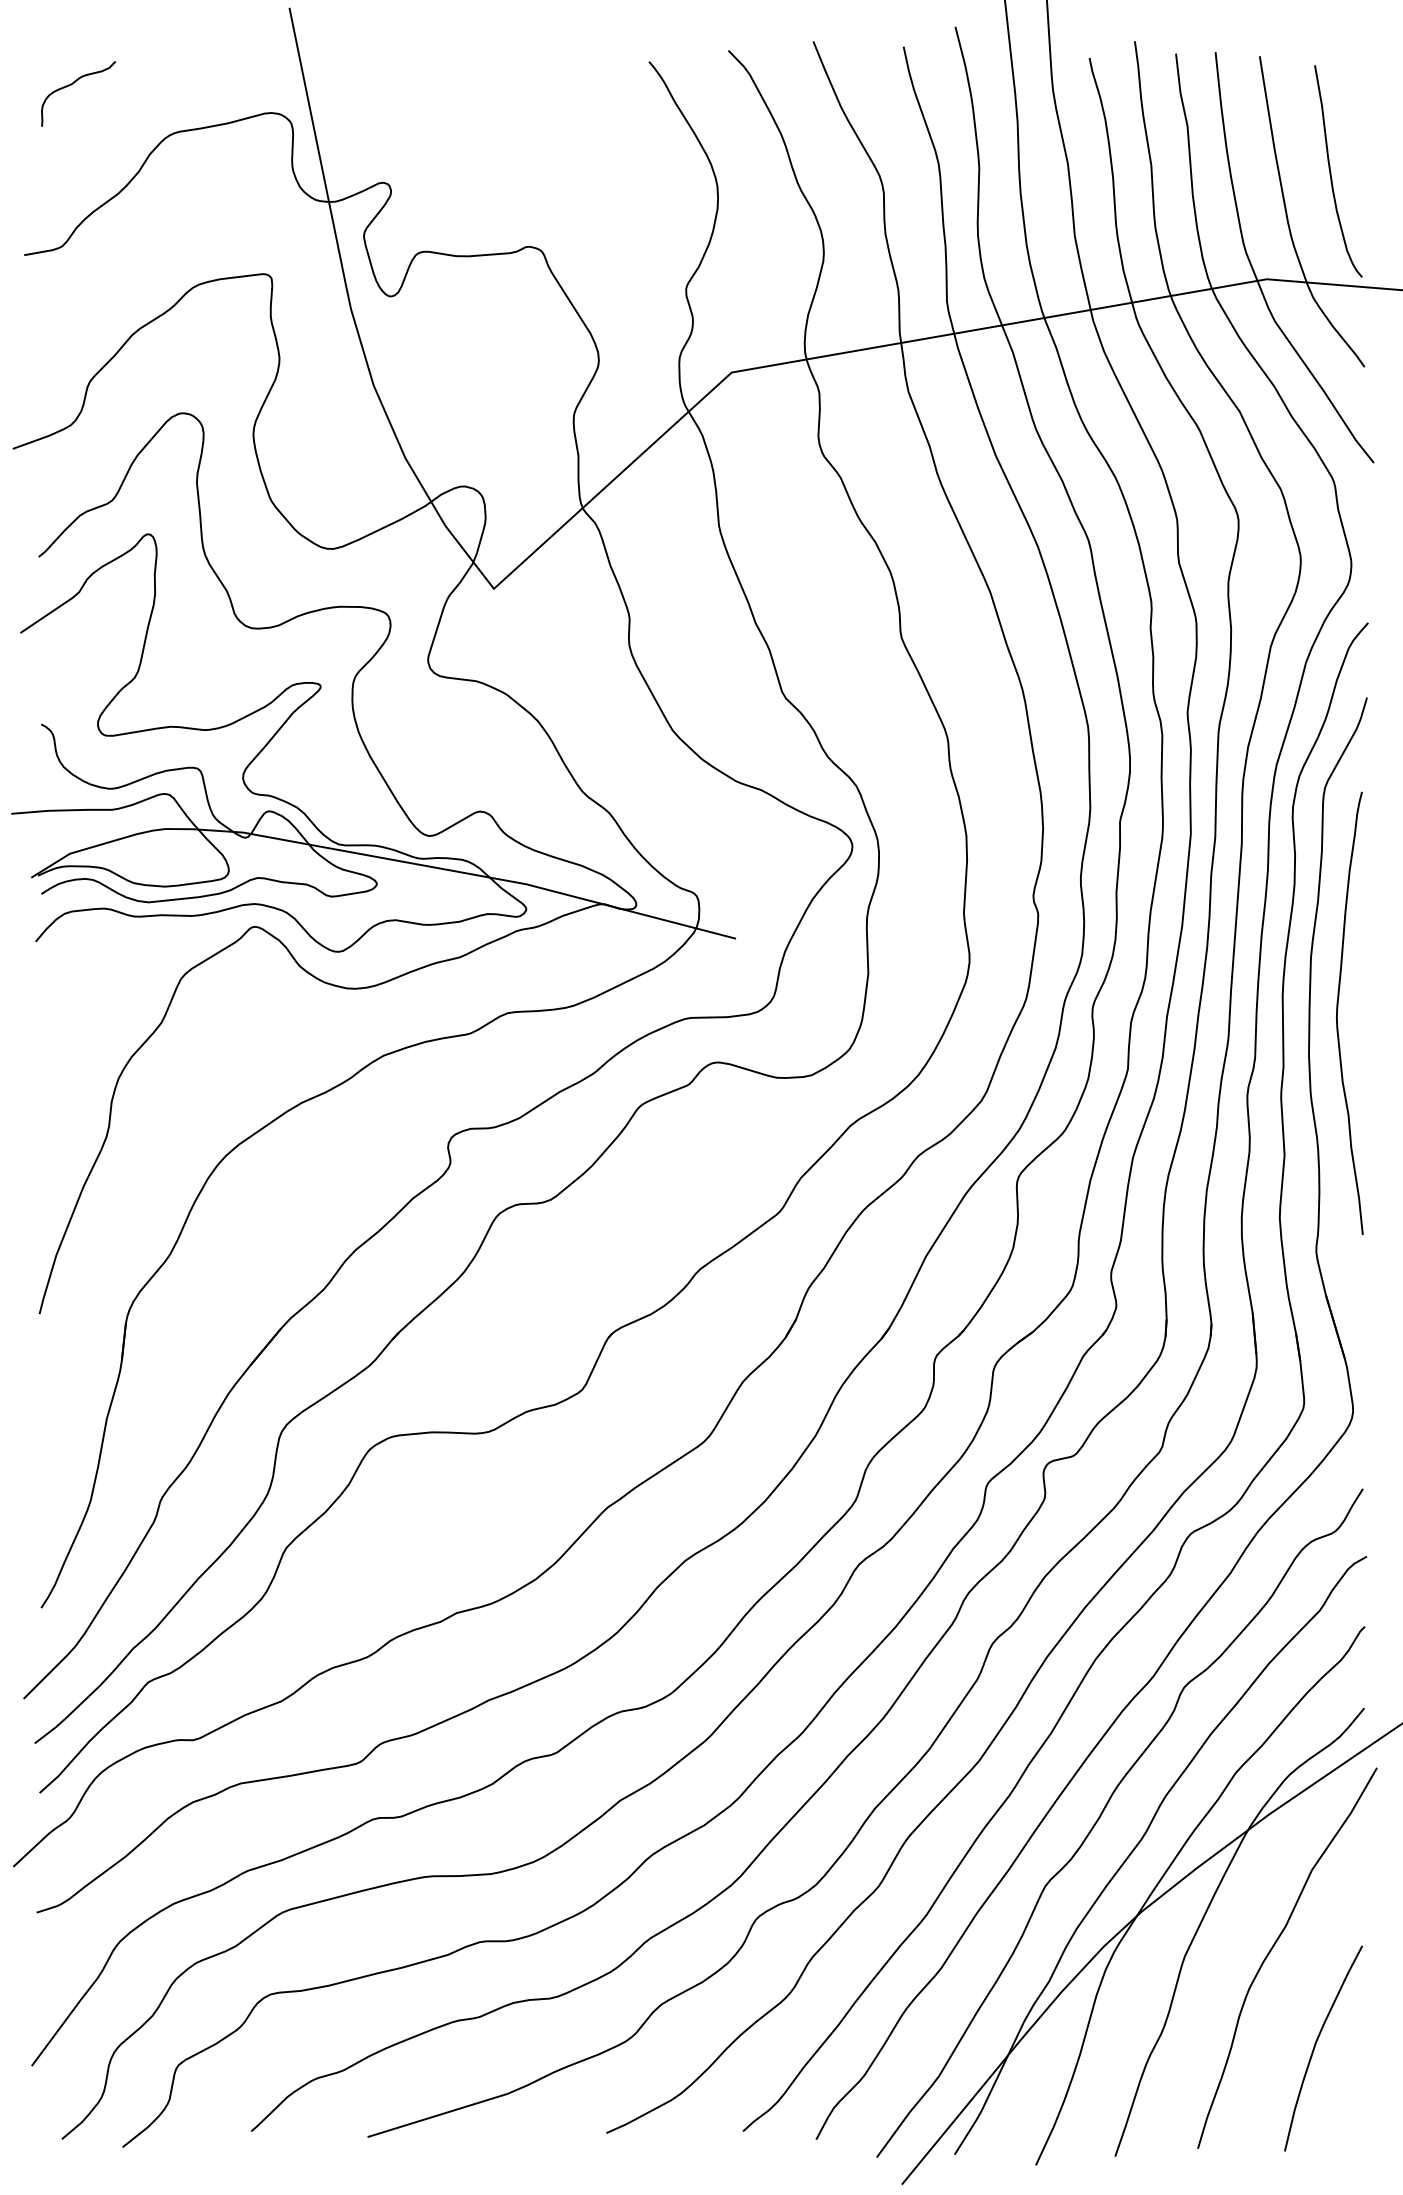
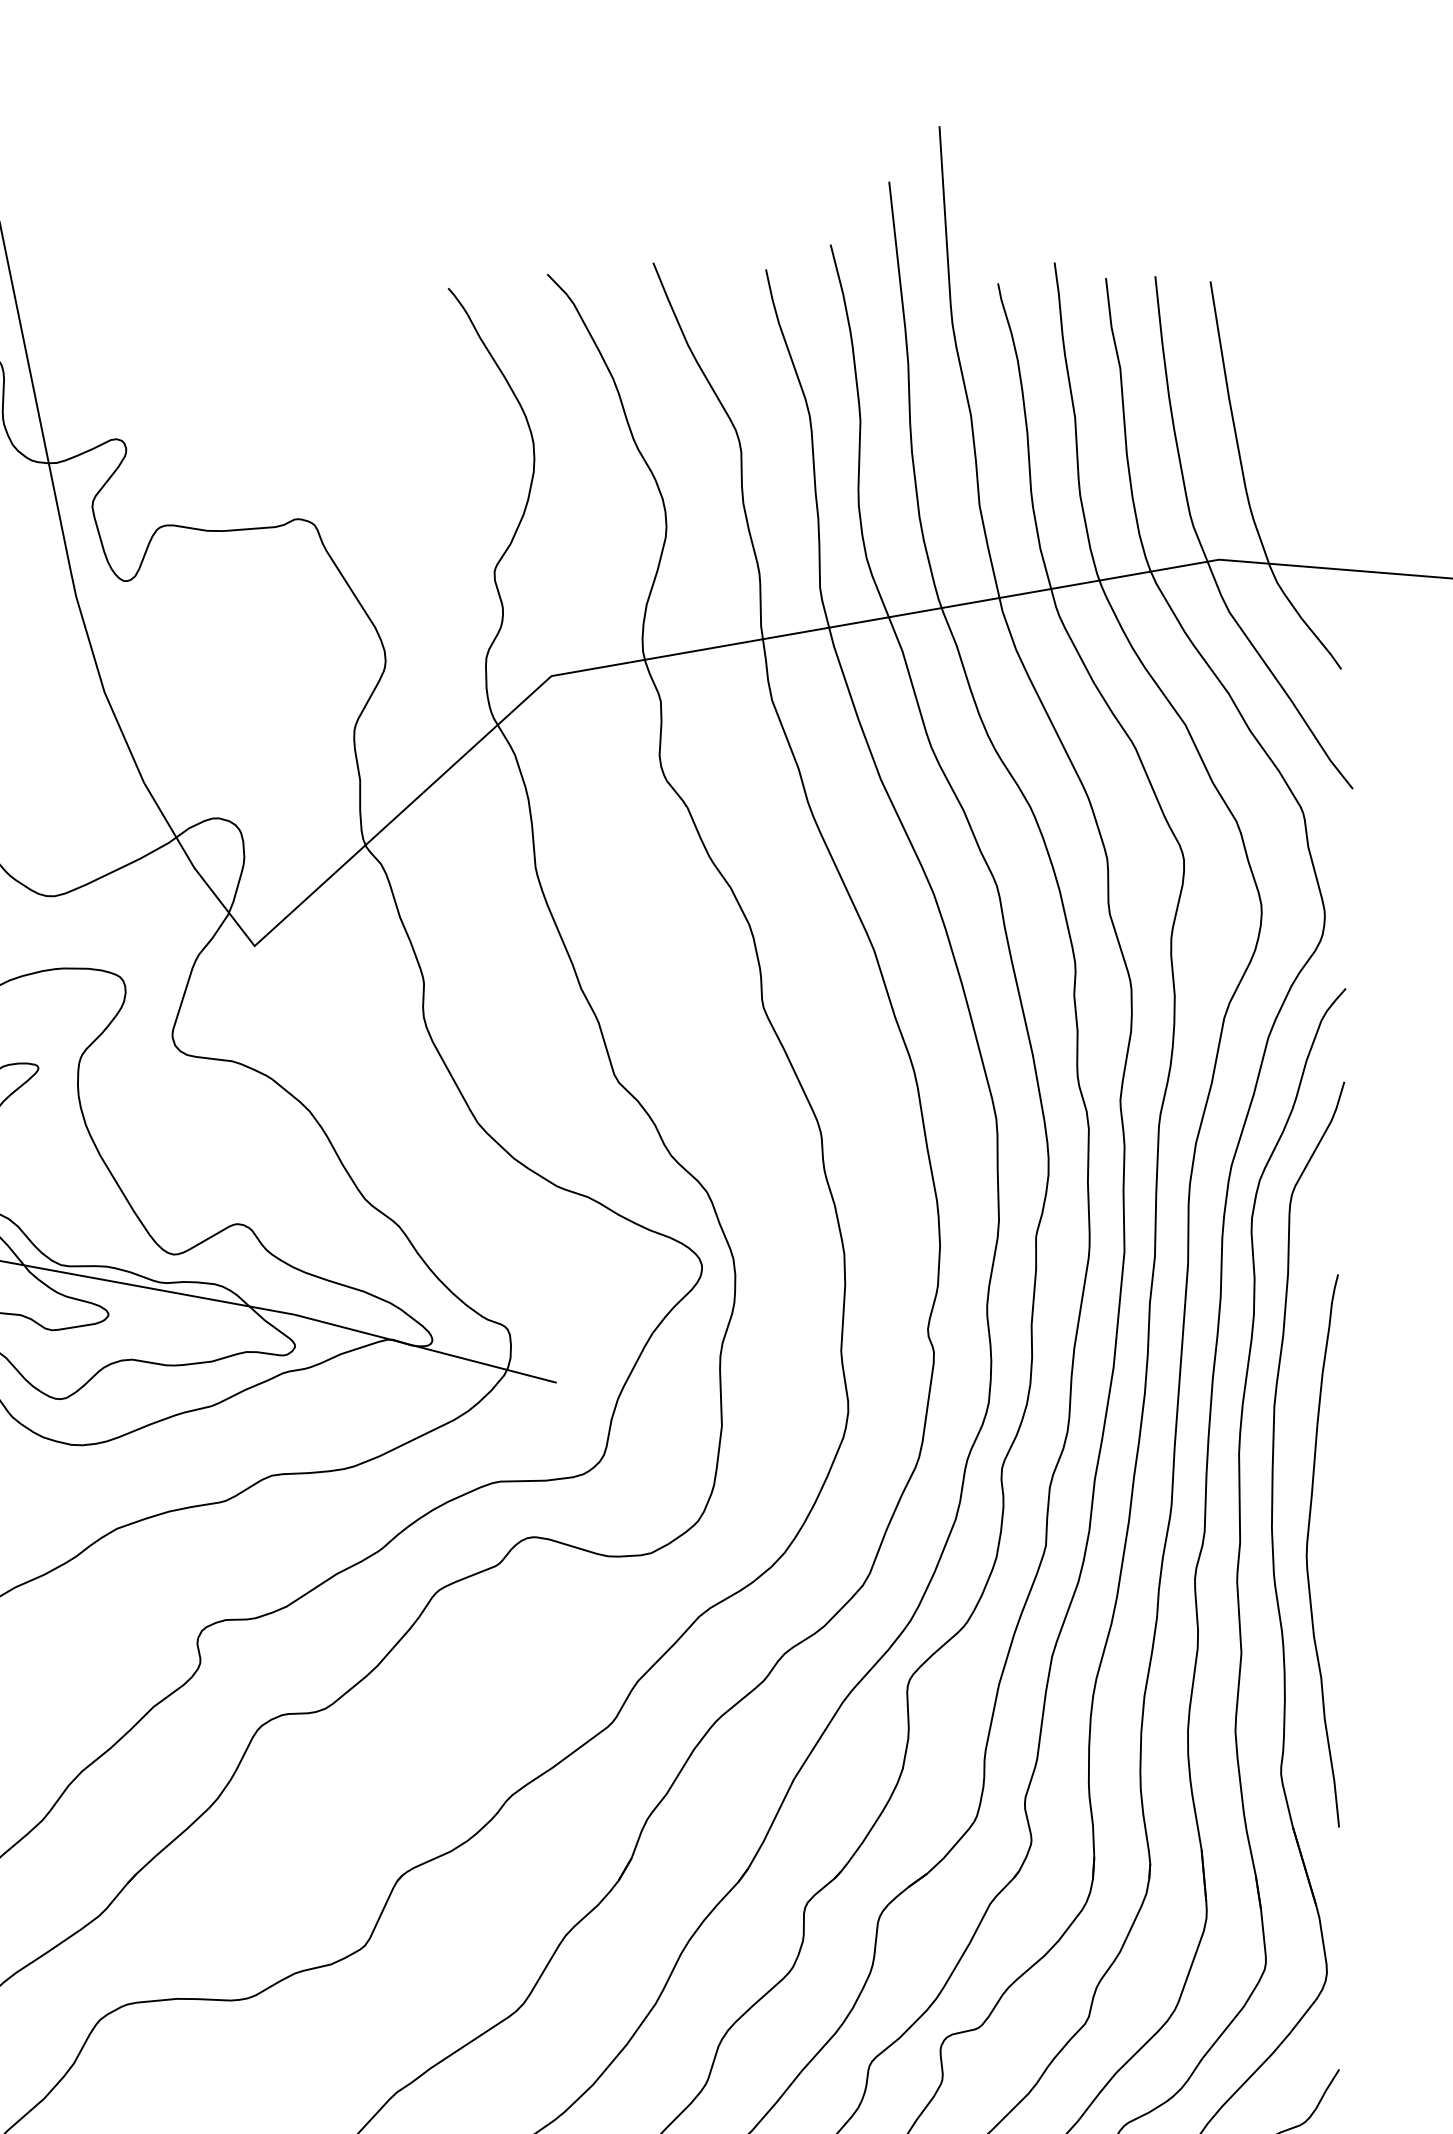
curve: (1331, 171) -> (1300, 425), removed
curve: (1338, 1008) -> (1308, 1544), moved

